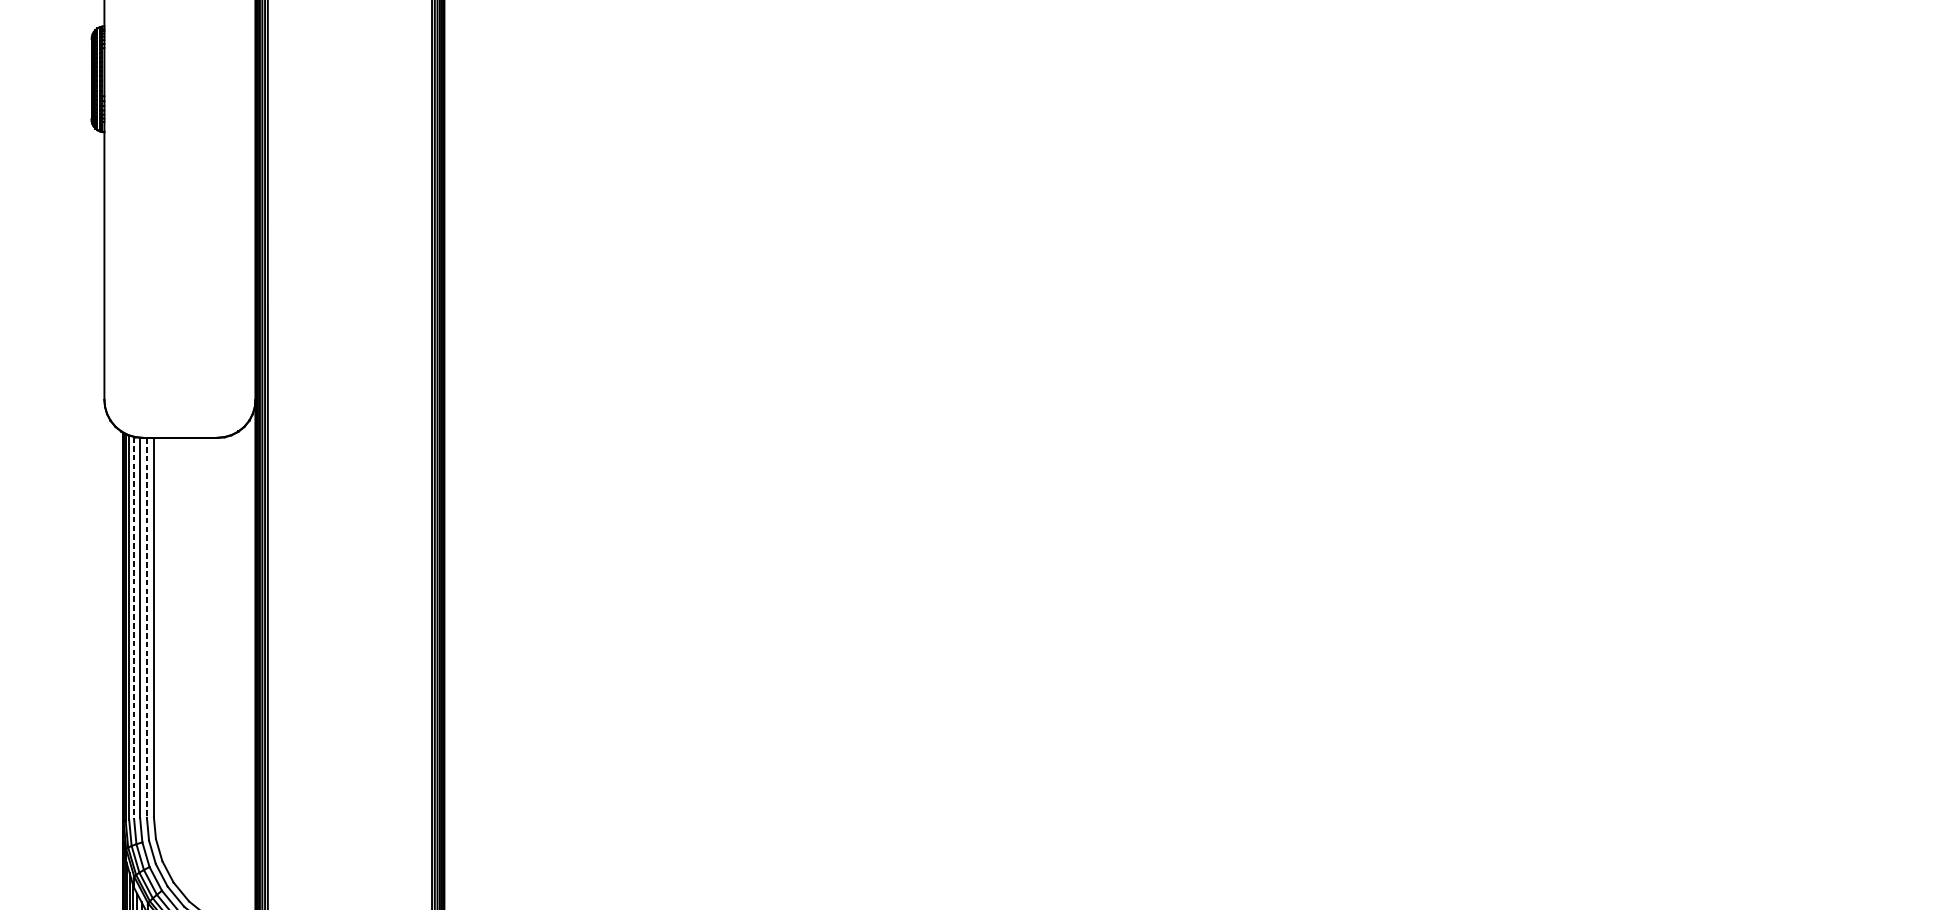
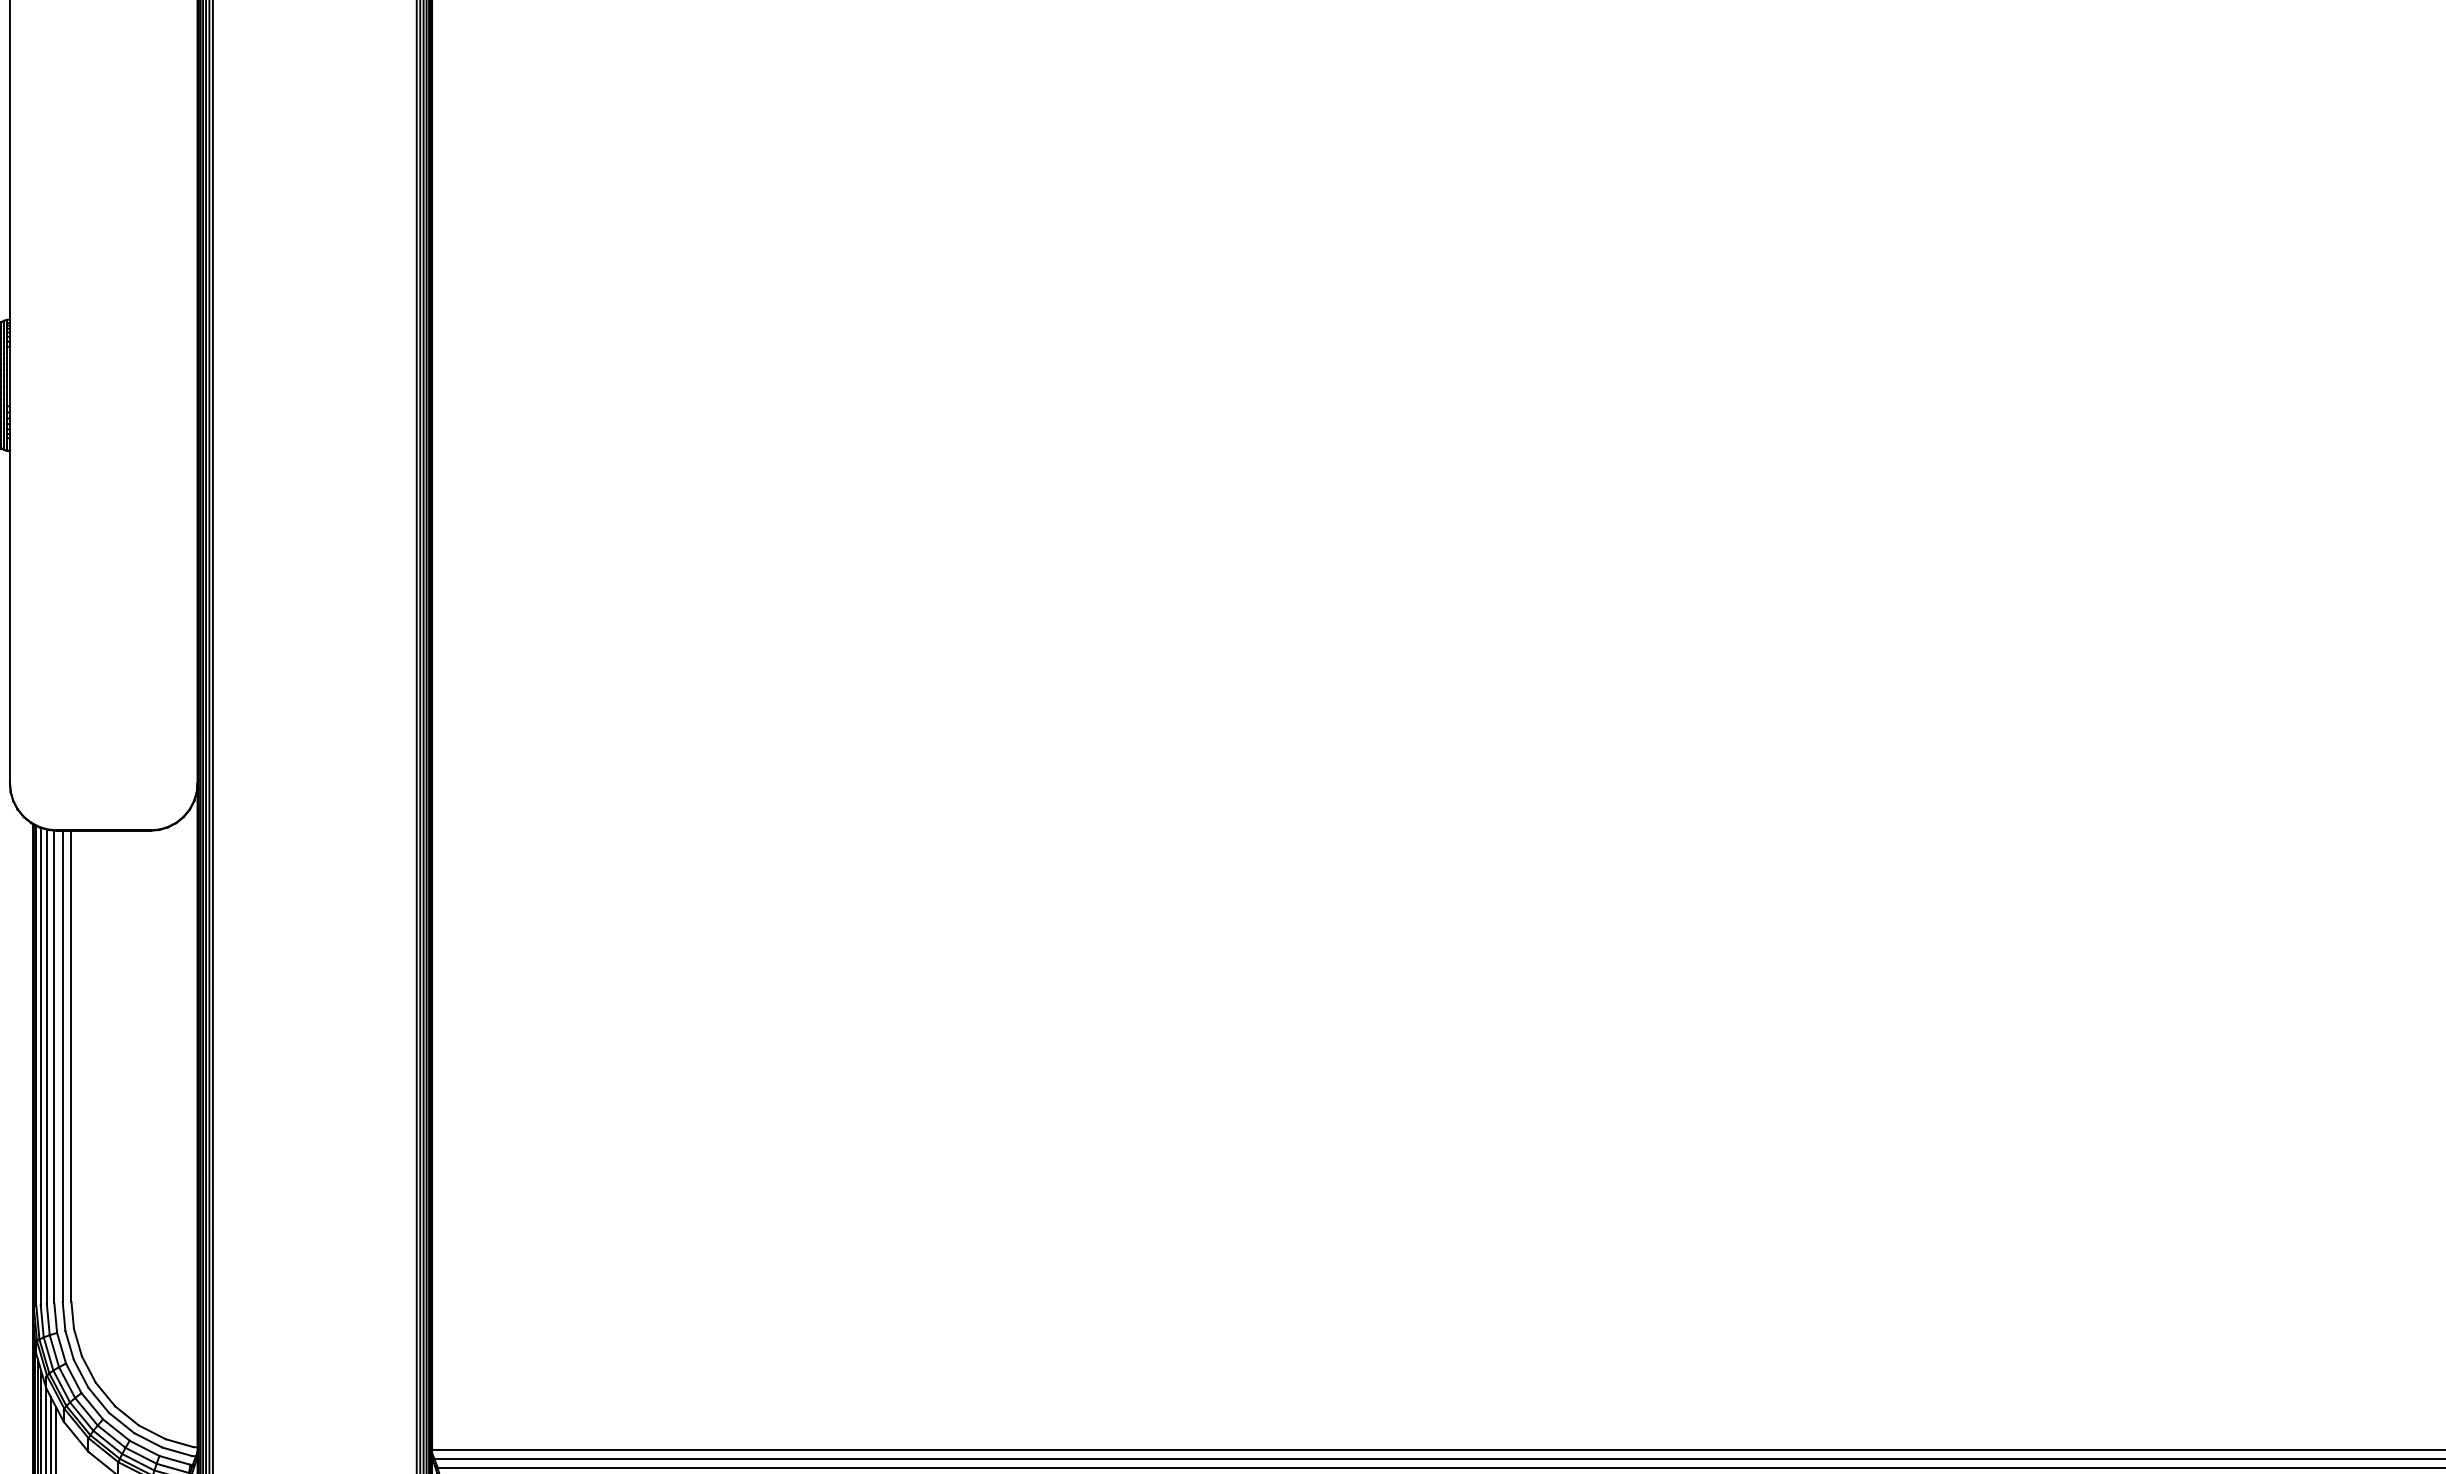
line: (146, 627) -> (62, 1066), dashed -> solid
line: (133, 628) -> (46, 1067), dashed -> solid

